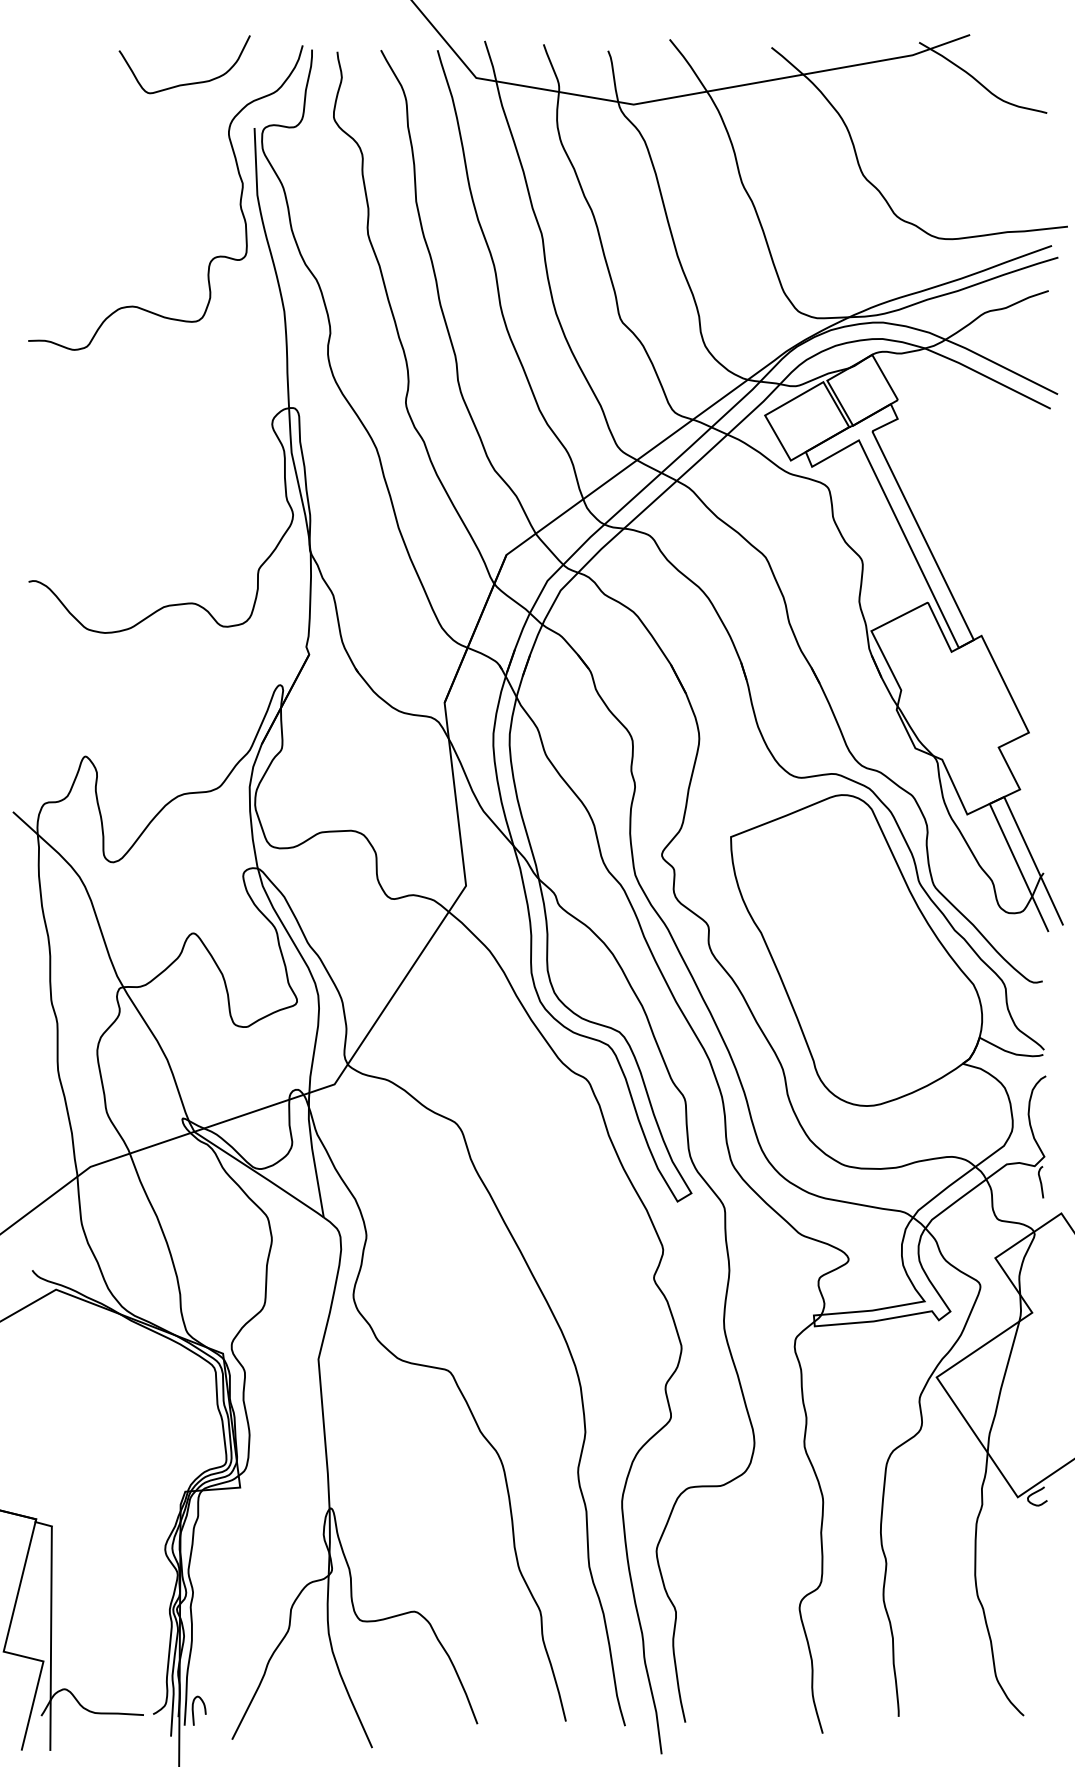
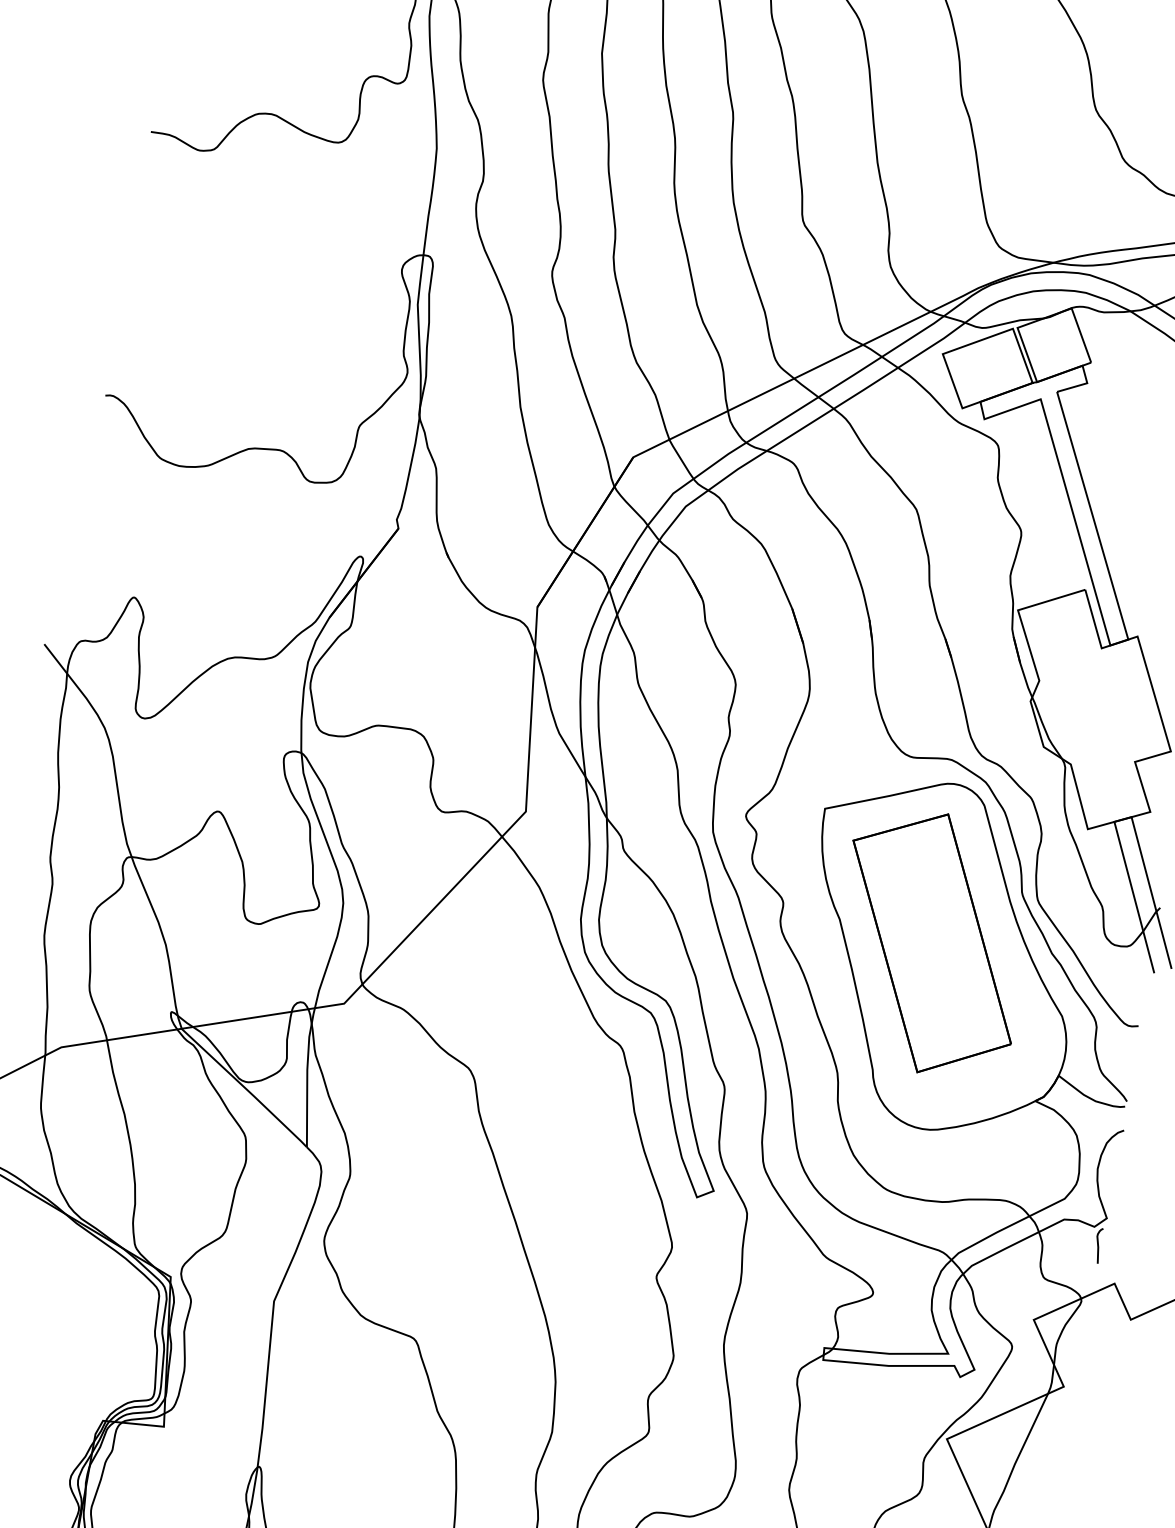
part: (846, 939) -> (931, 942), added

